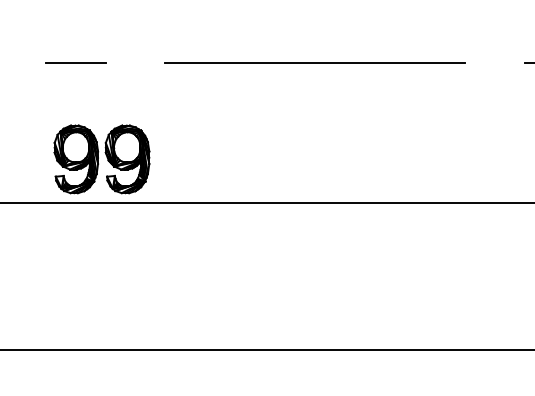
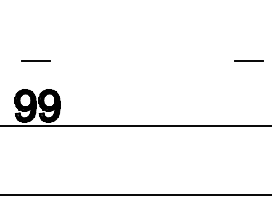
line: (74, 62) -> (35, 60), moved
line: (316, 62) -> (137, 60), removed

